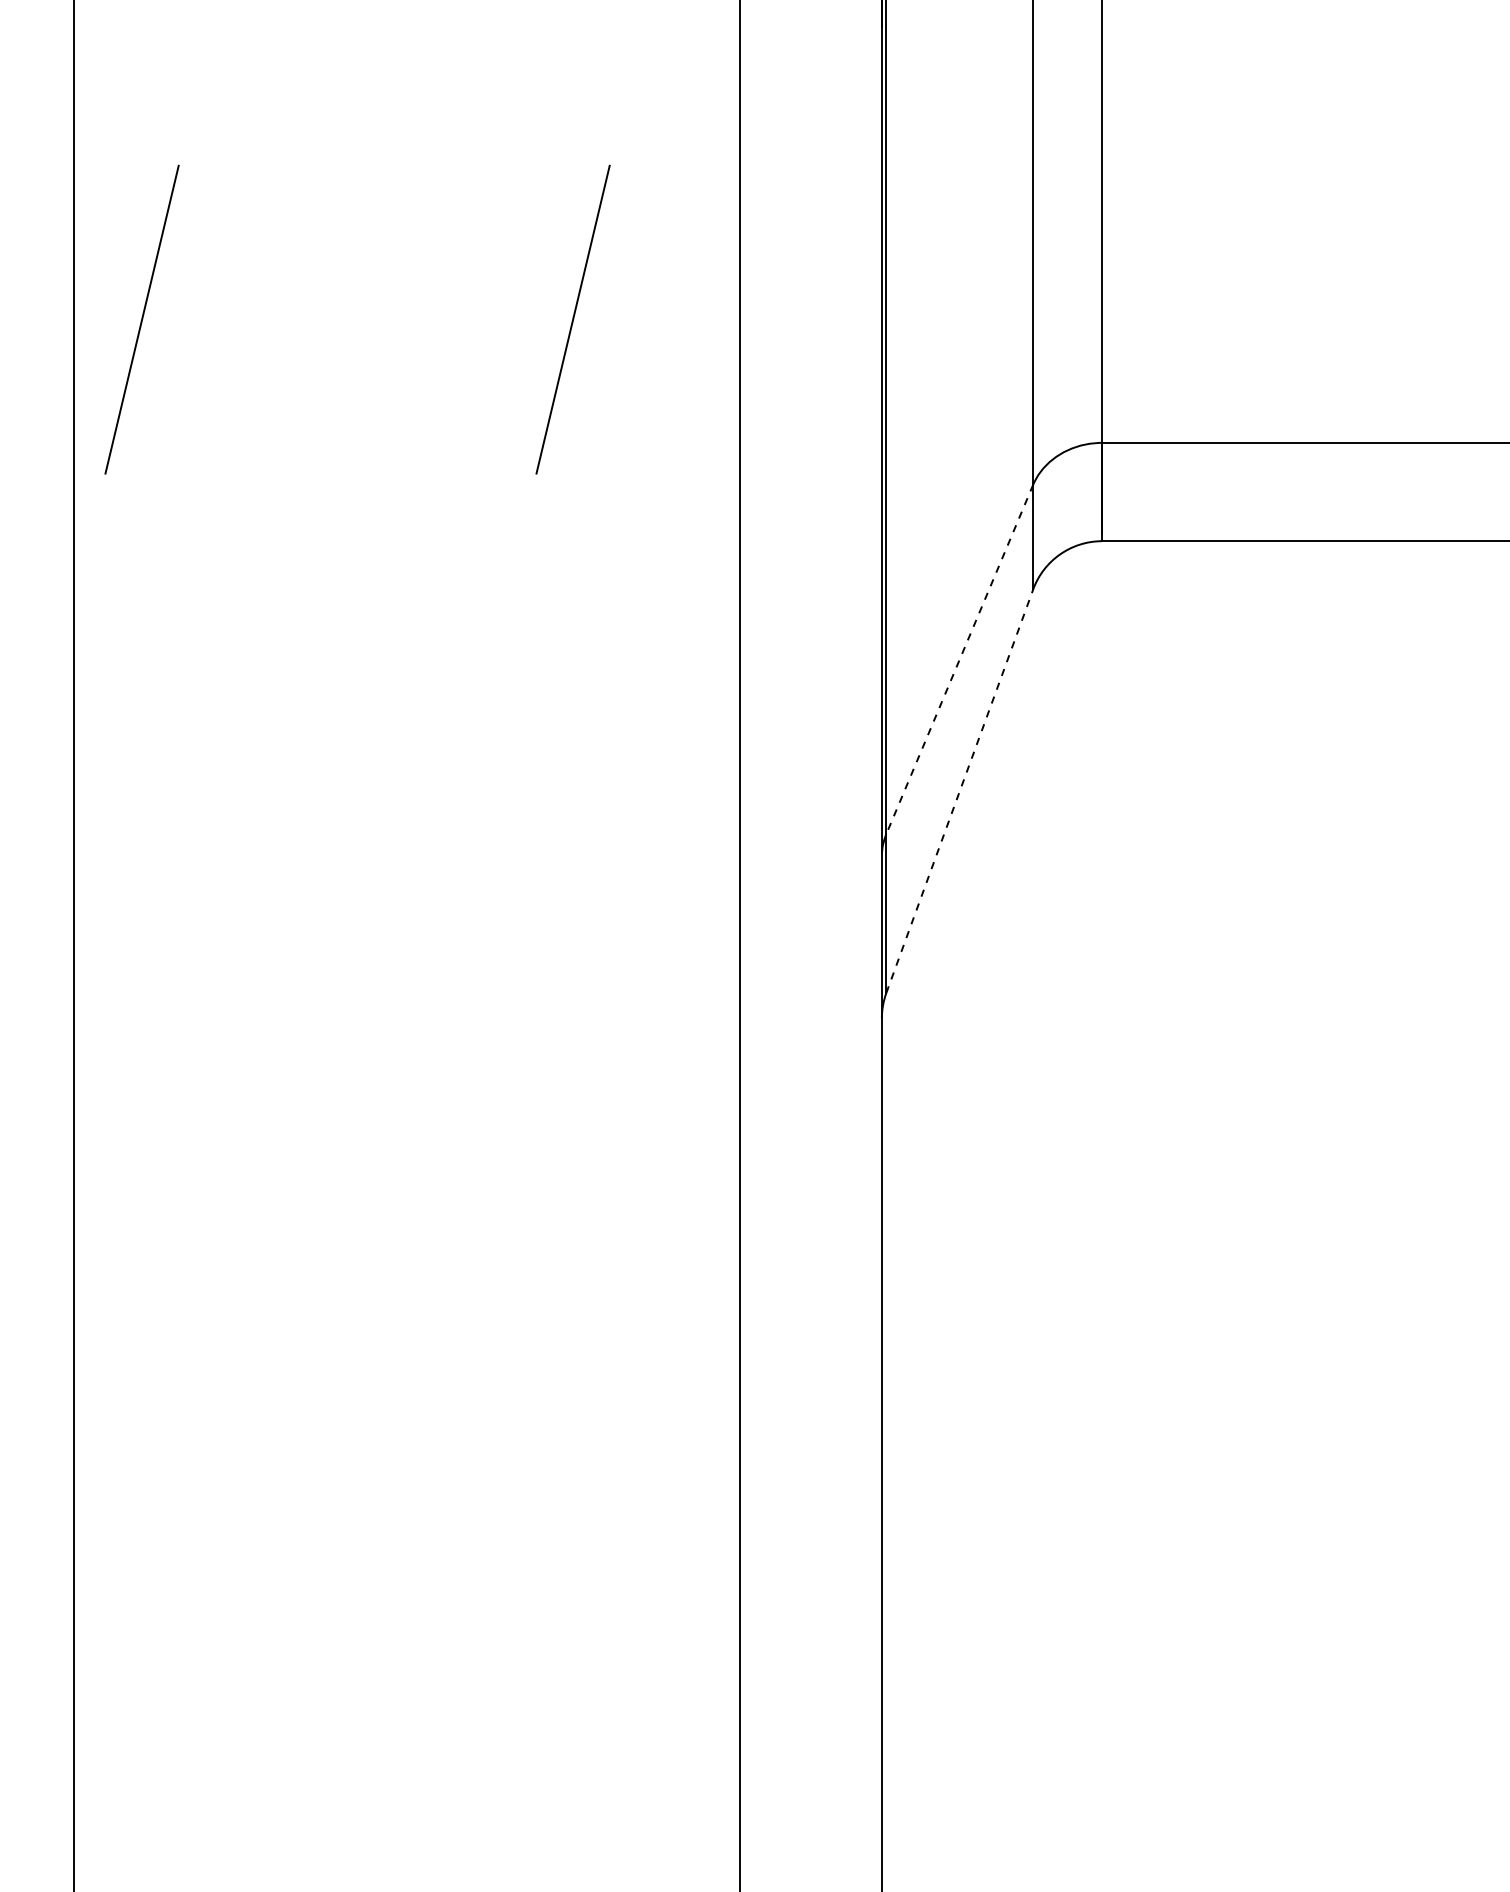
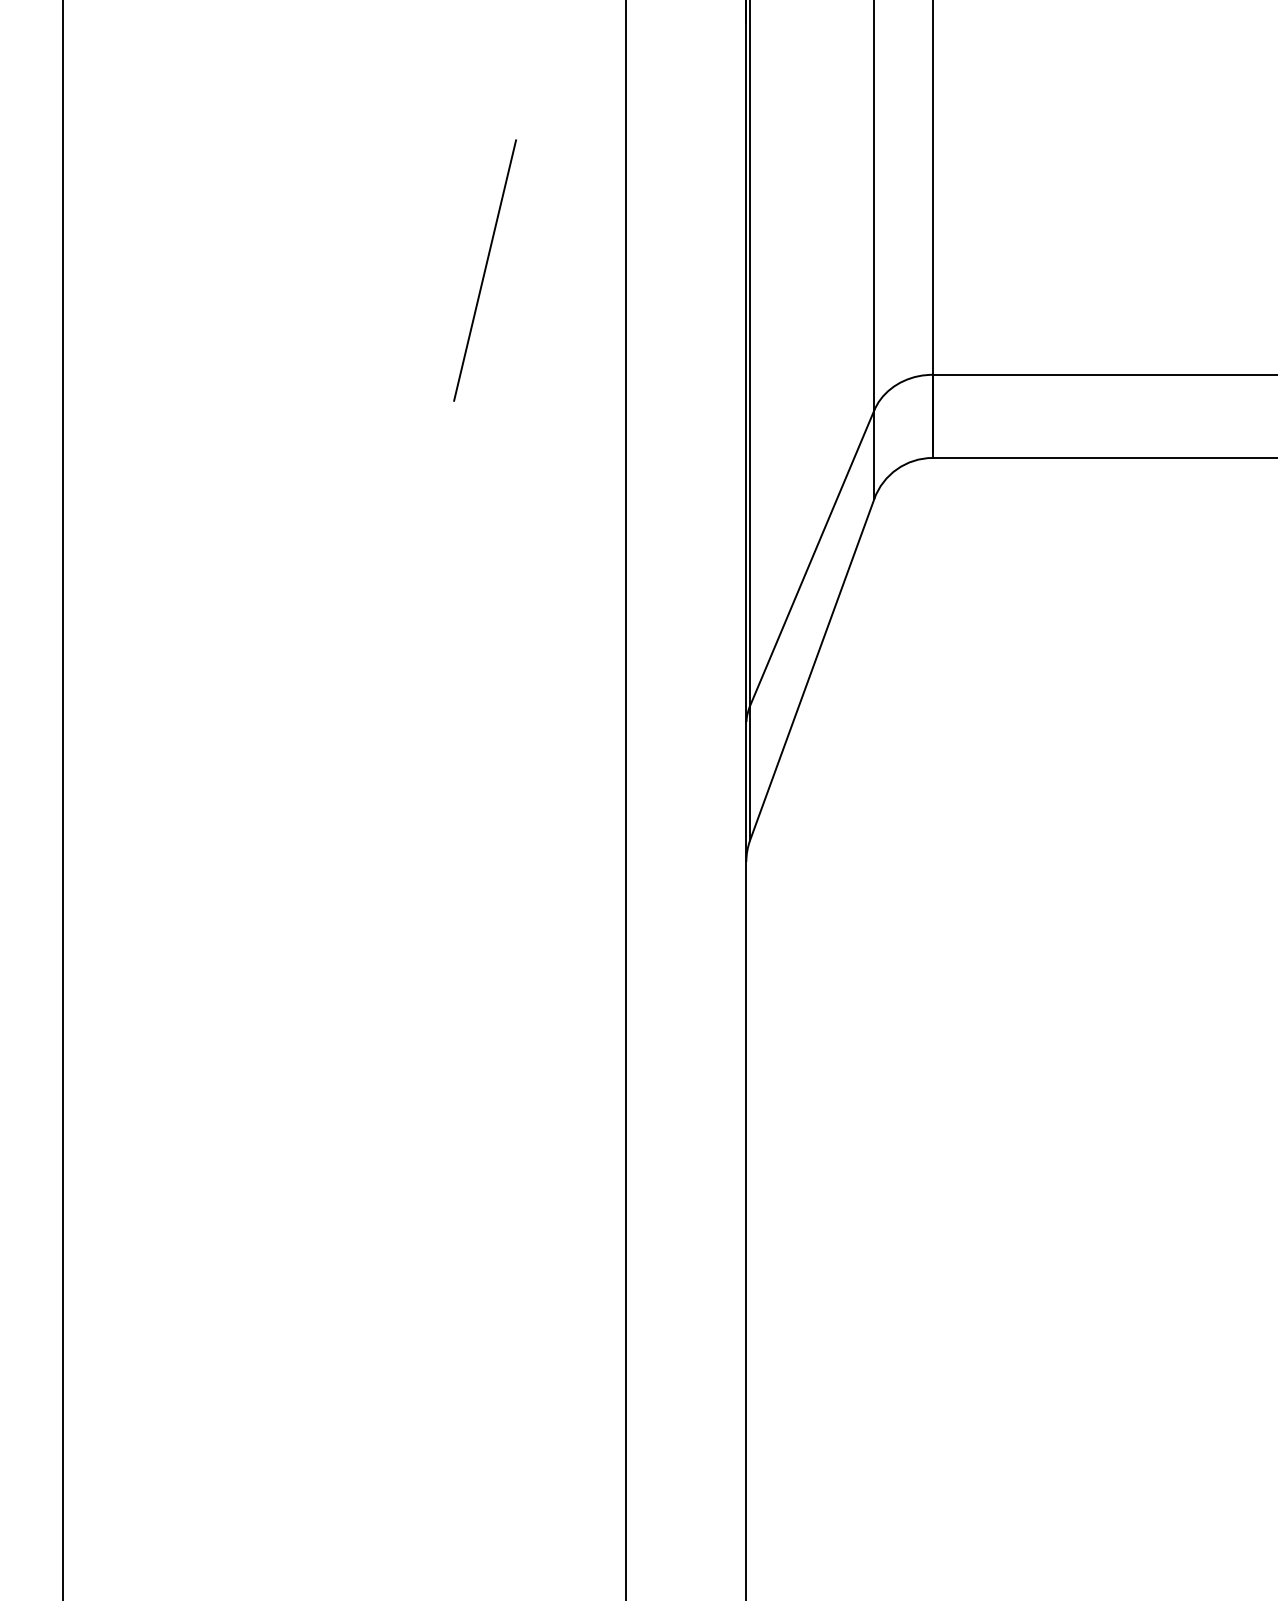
line: (141, 319) -> (119, 270), removed
line: (959, 659) -> (812, 558), dashed -> solid
line: (959, 791) -> (812, 669), dashed -> solid

